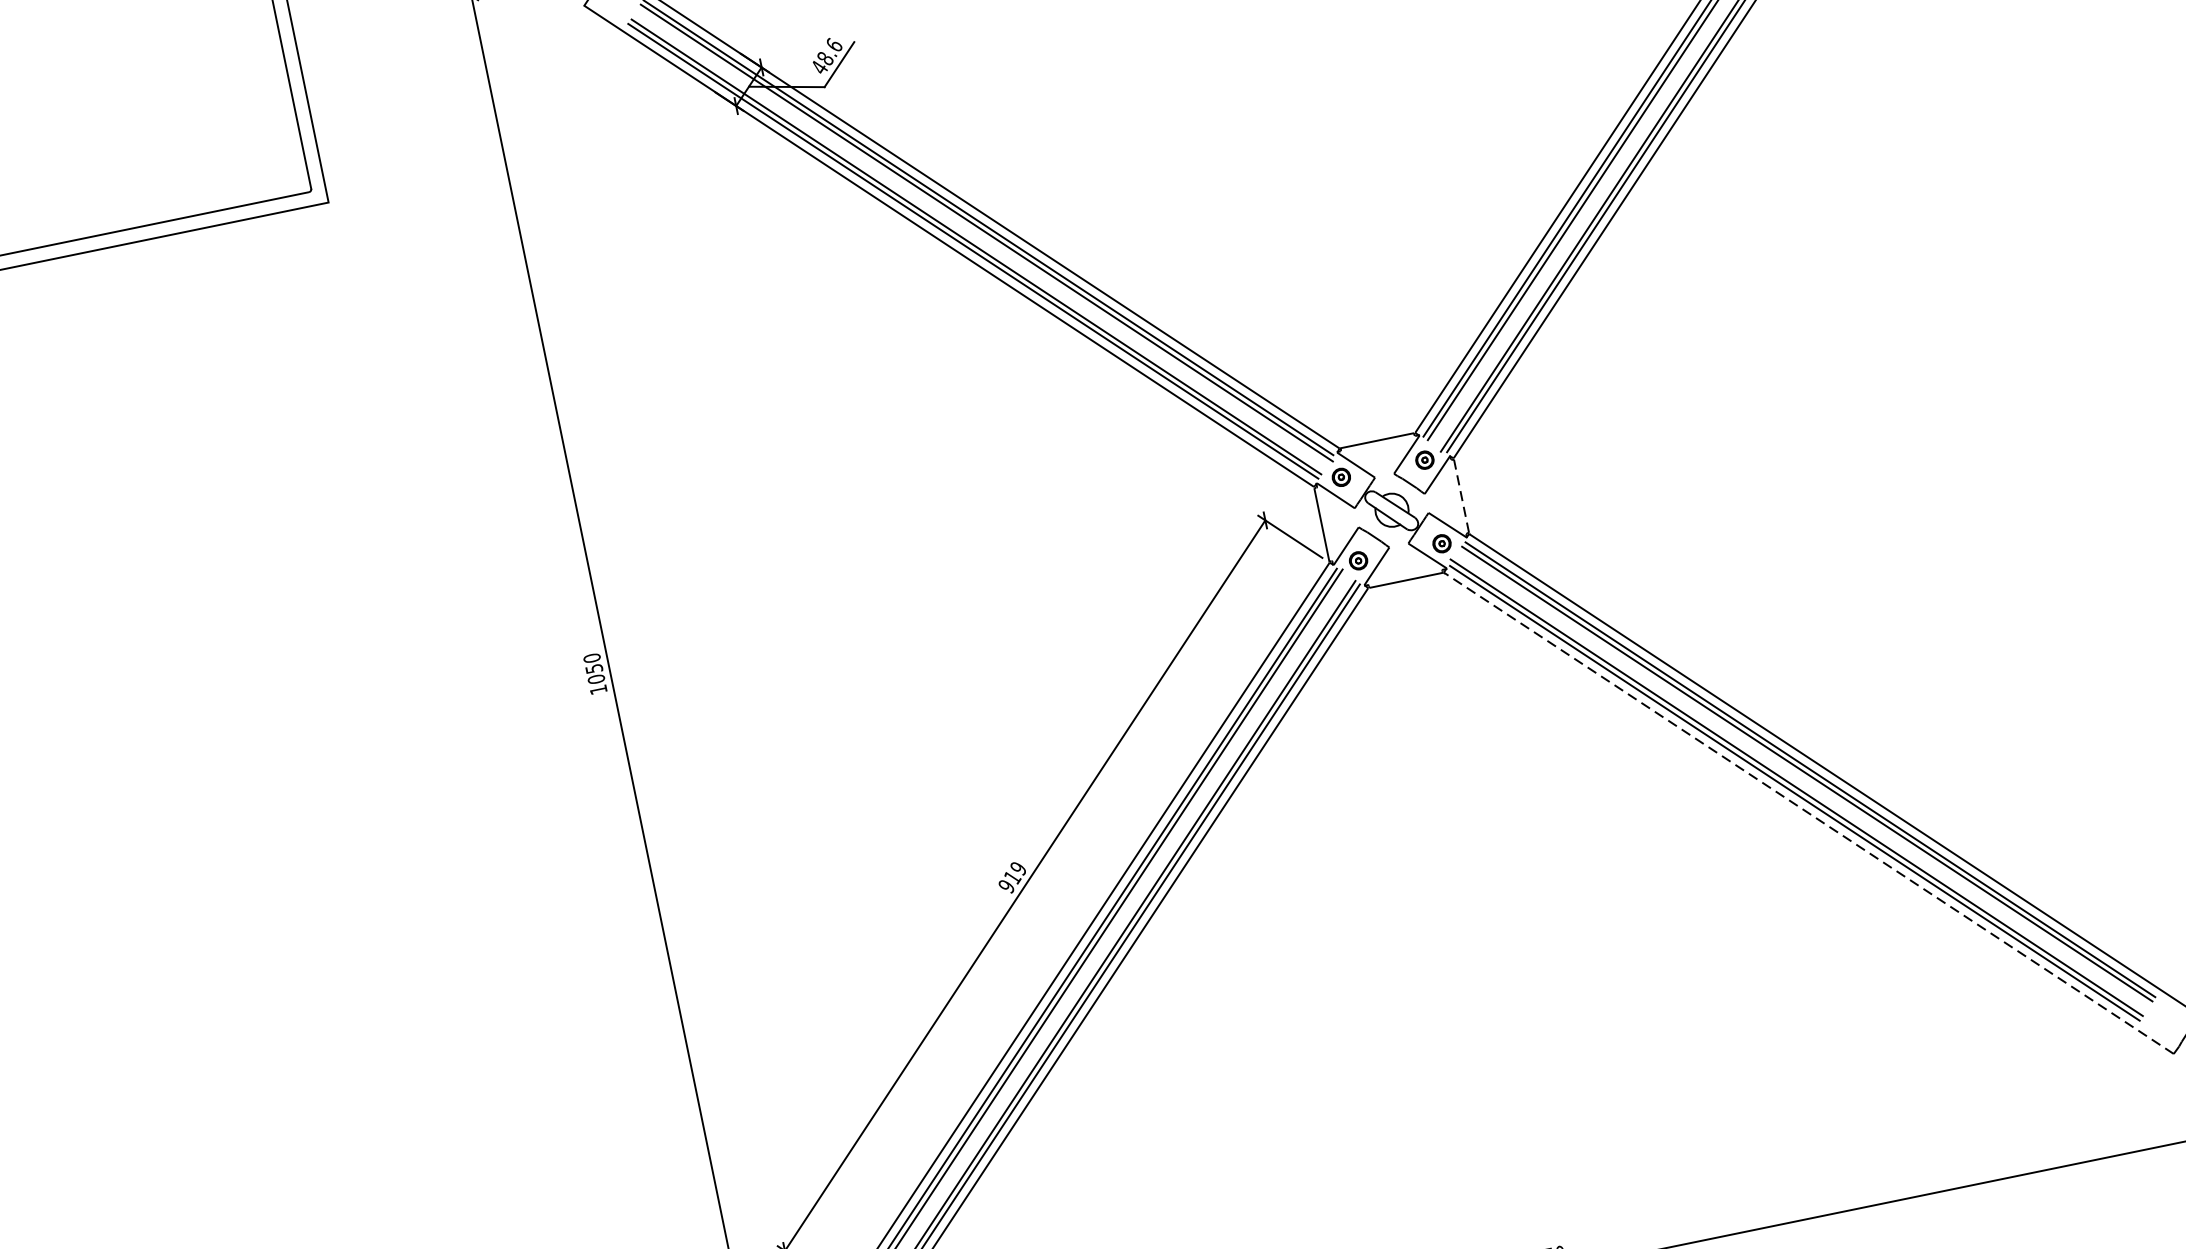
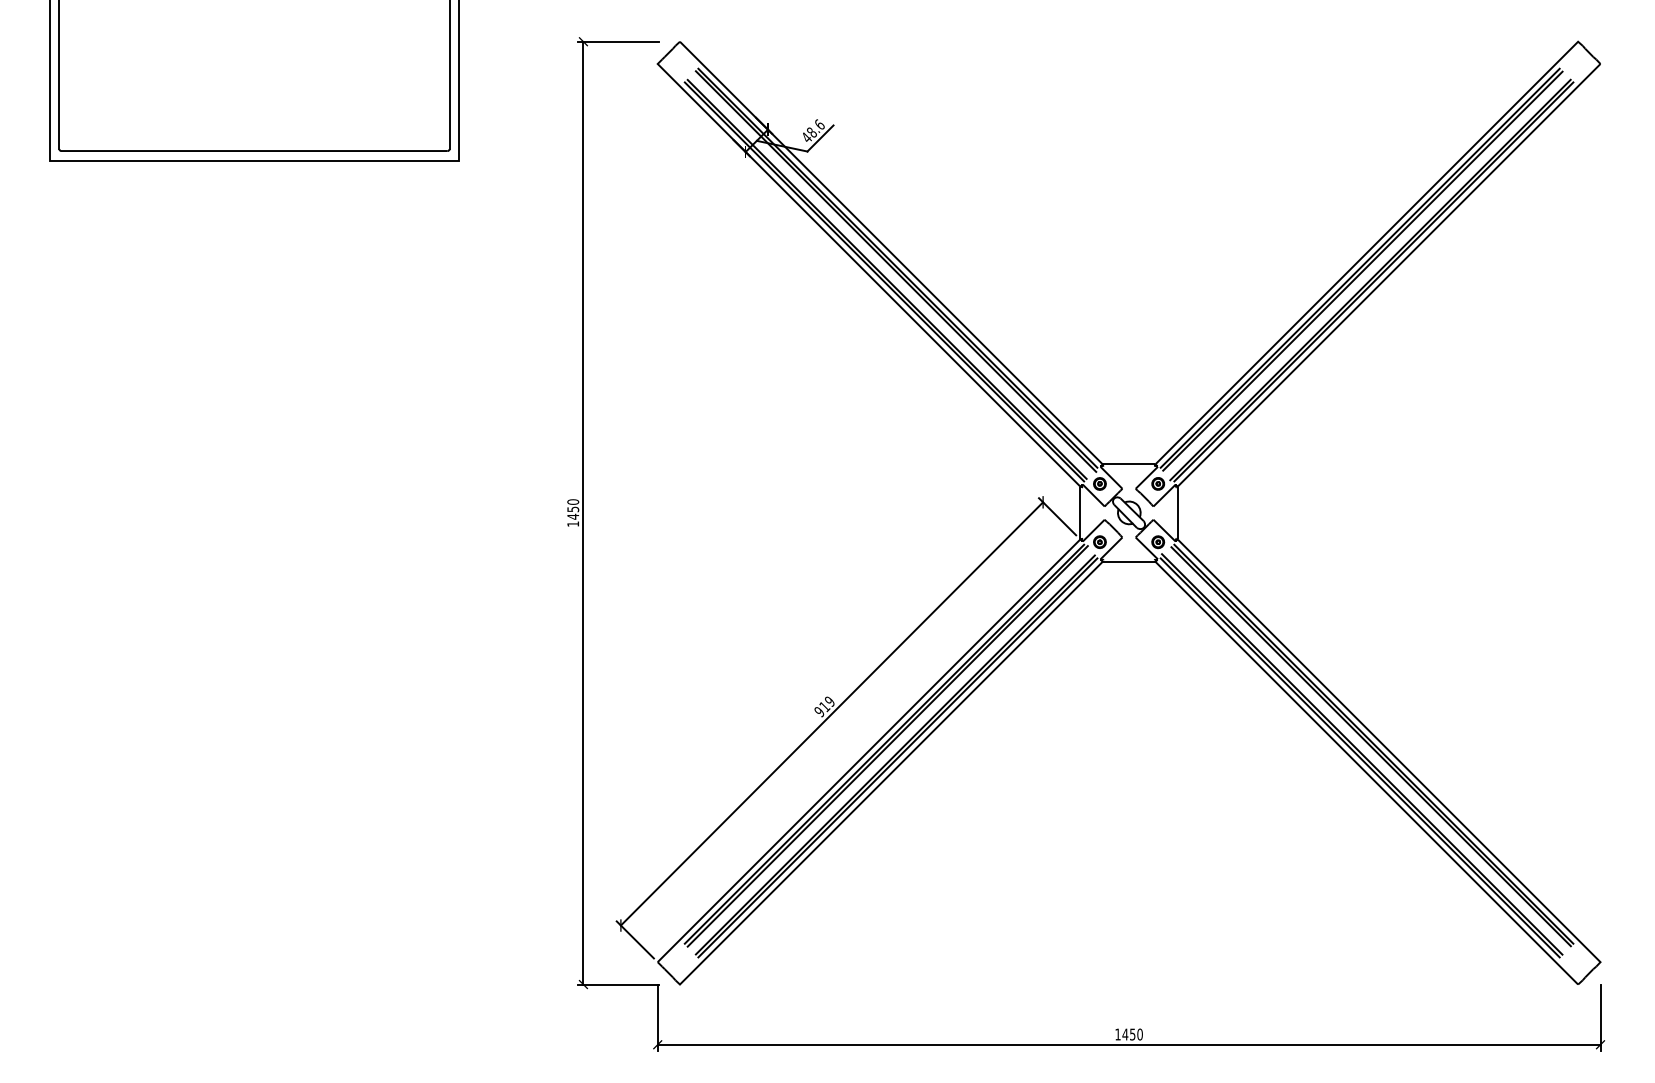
line: (1461, 498) -> (1177, 514), dashed -> solid
text: (596, 678) -> (573, 516), 1050 -> 1450
line: (1808, 812) -> (1366, 772), dashed -> solid

